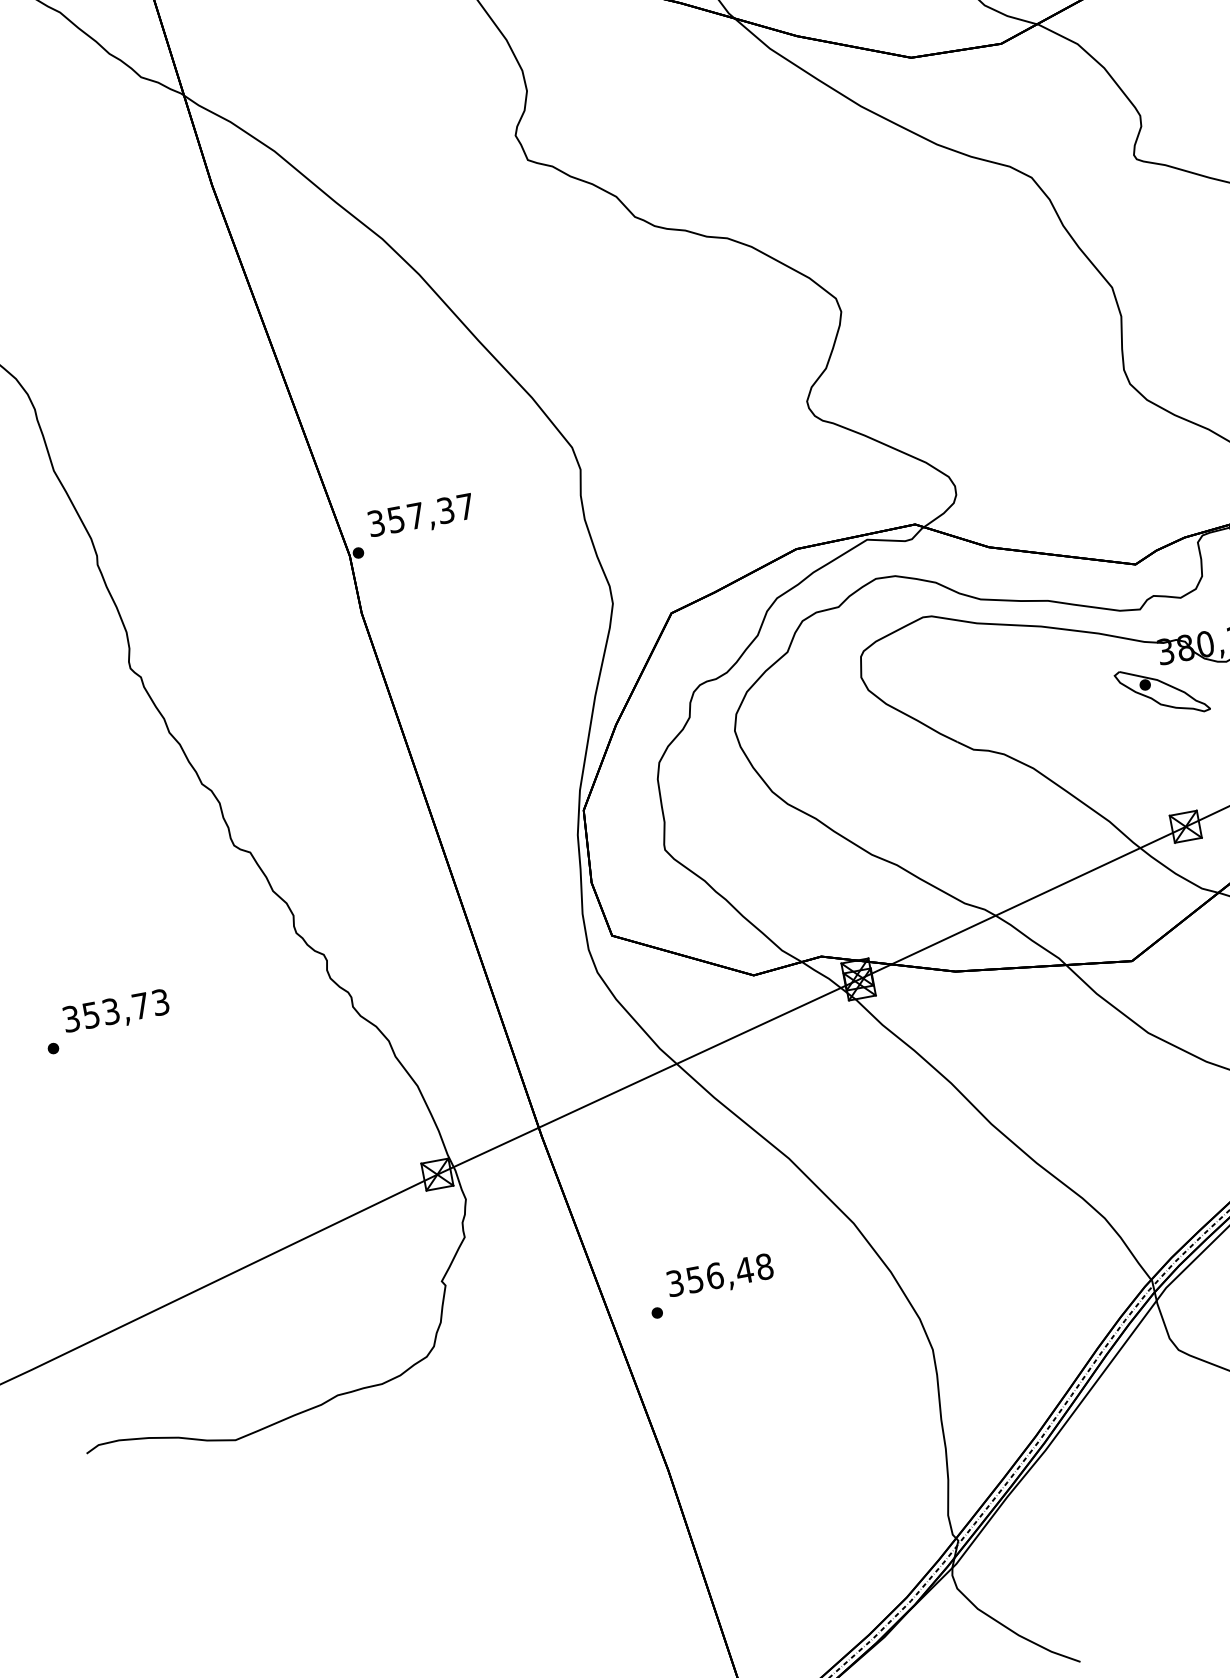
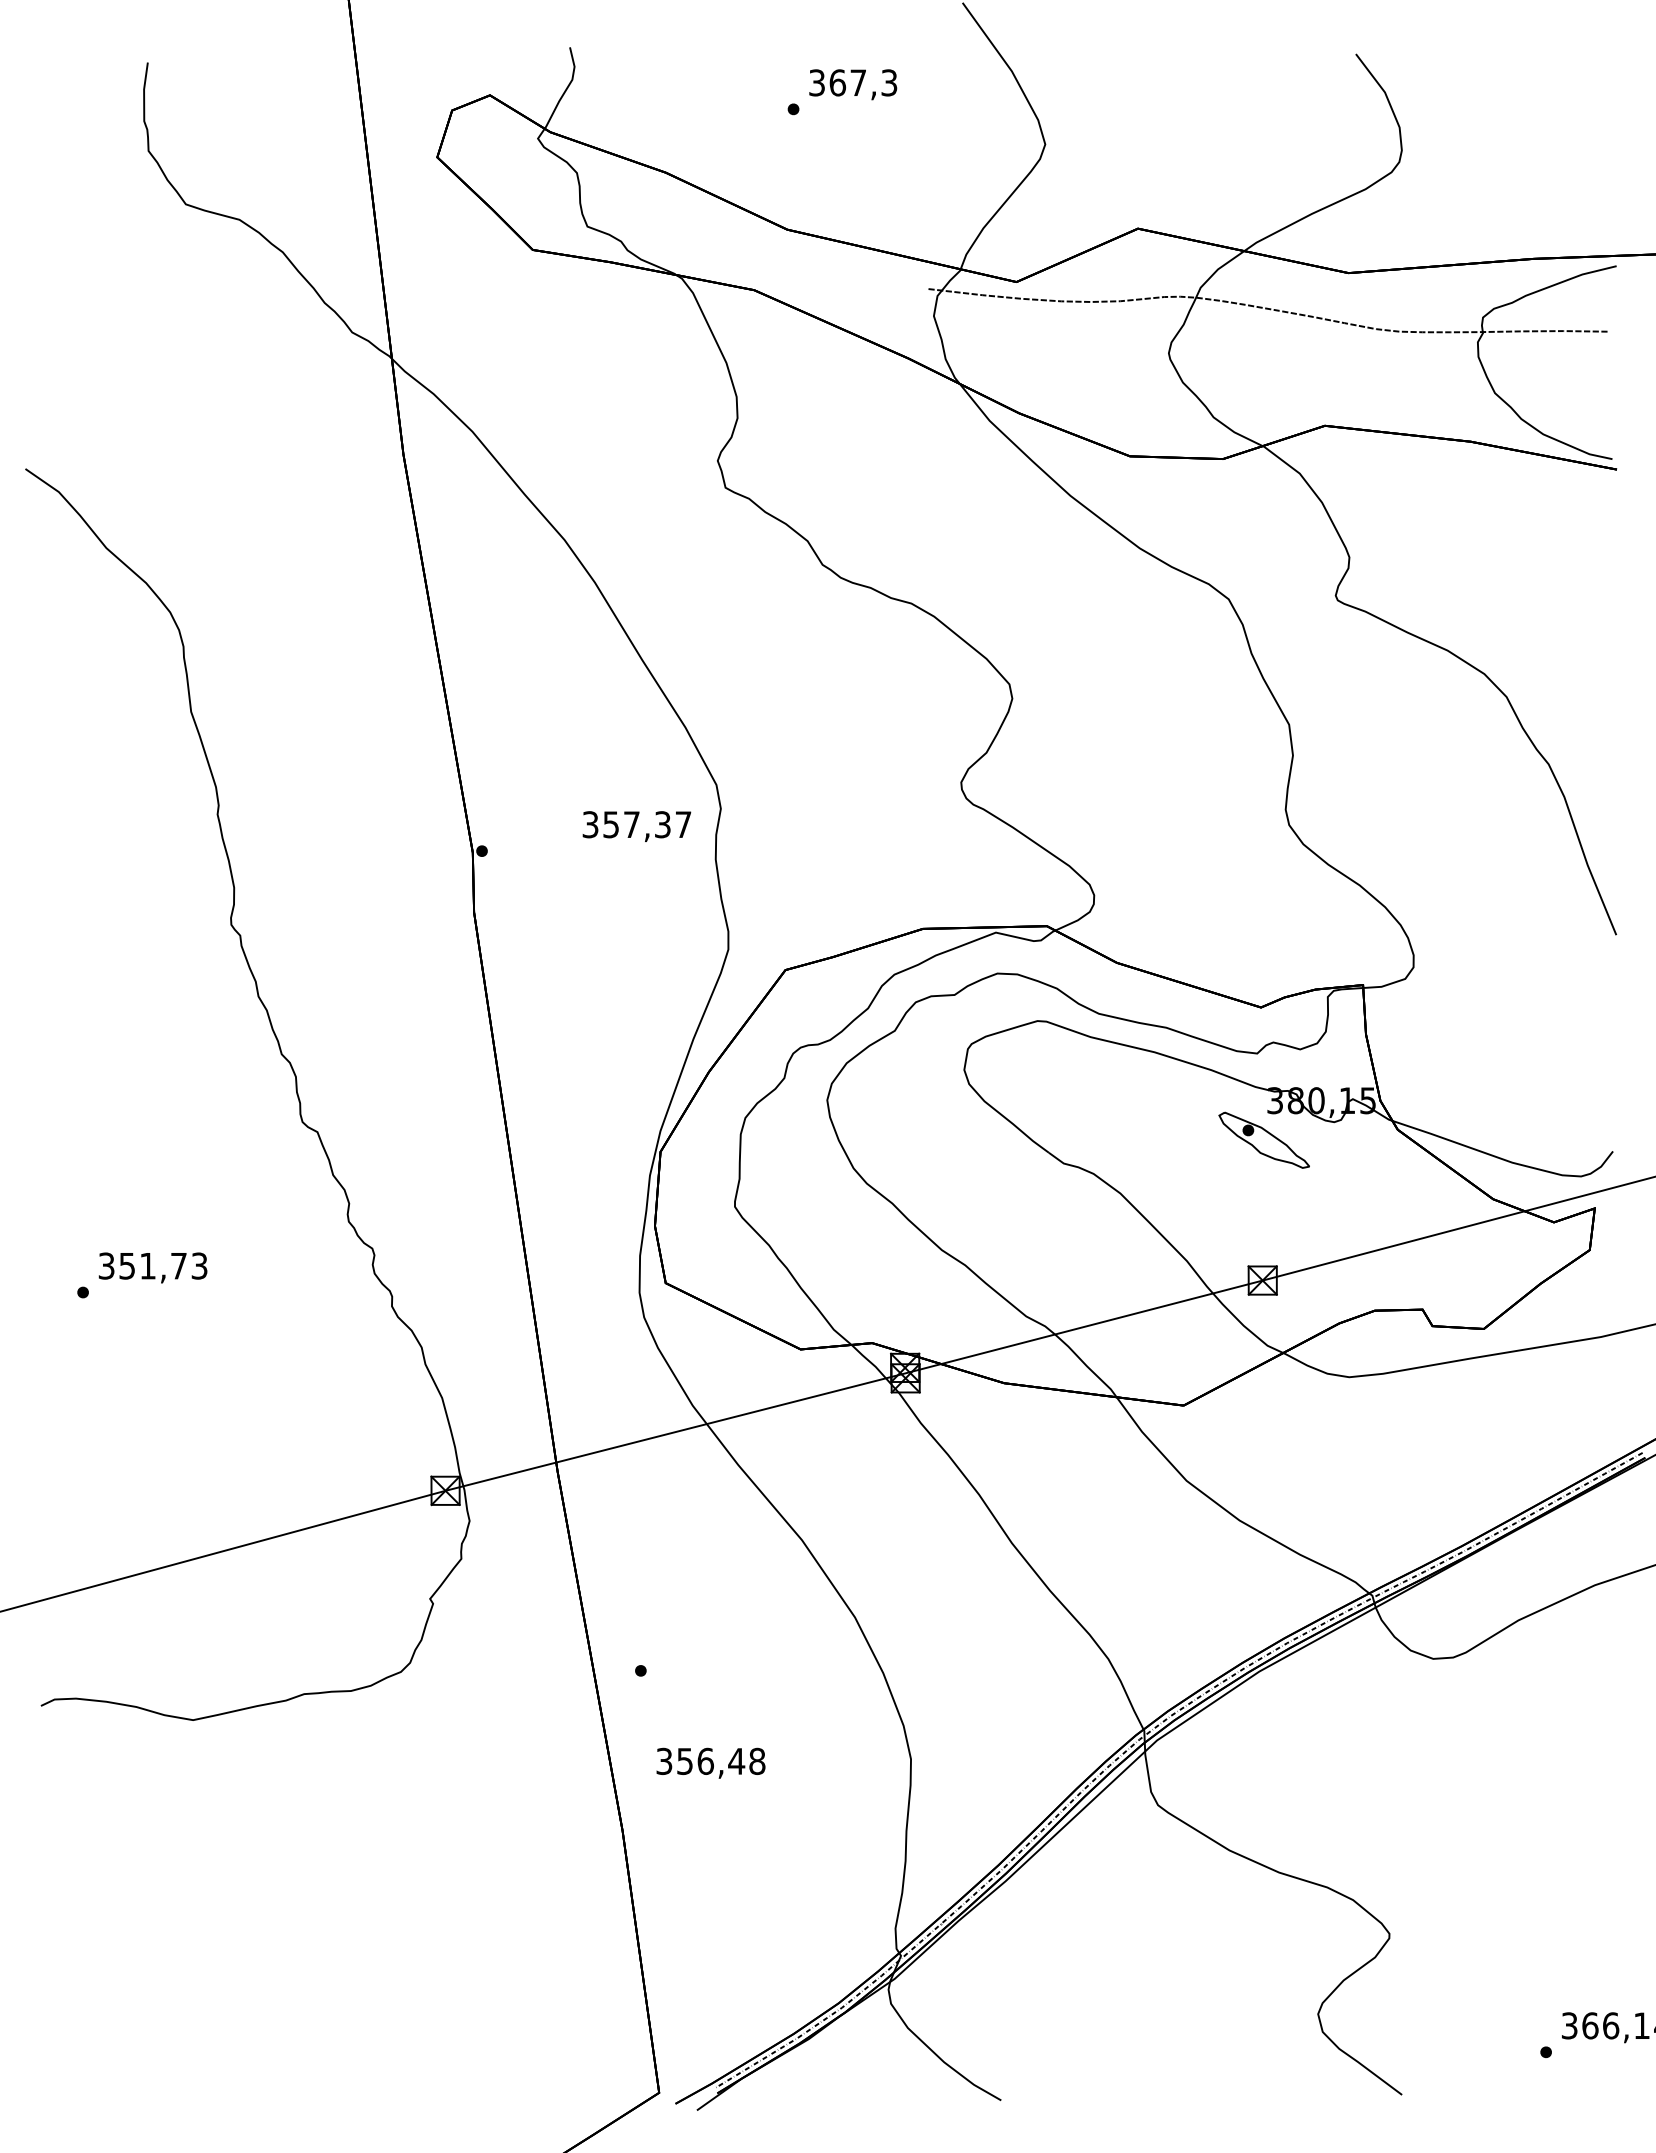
text: (420, 516) -> (636, 826), moved
text: (110, 1011) -> (147, 1265), 353,73 -> 351,73
text: (719, 1276) -> (710, 1762), moved

